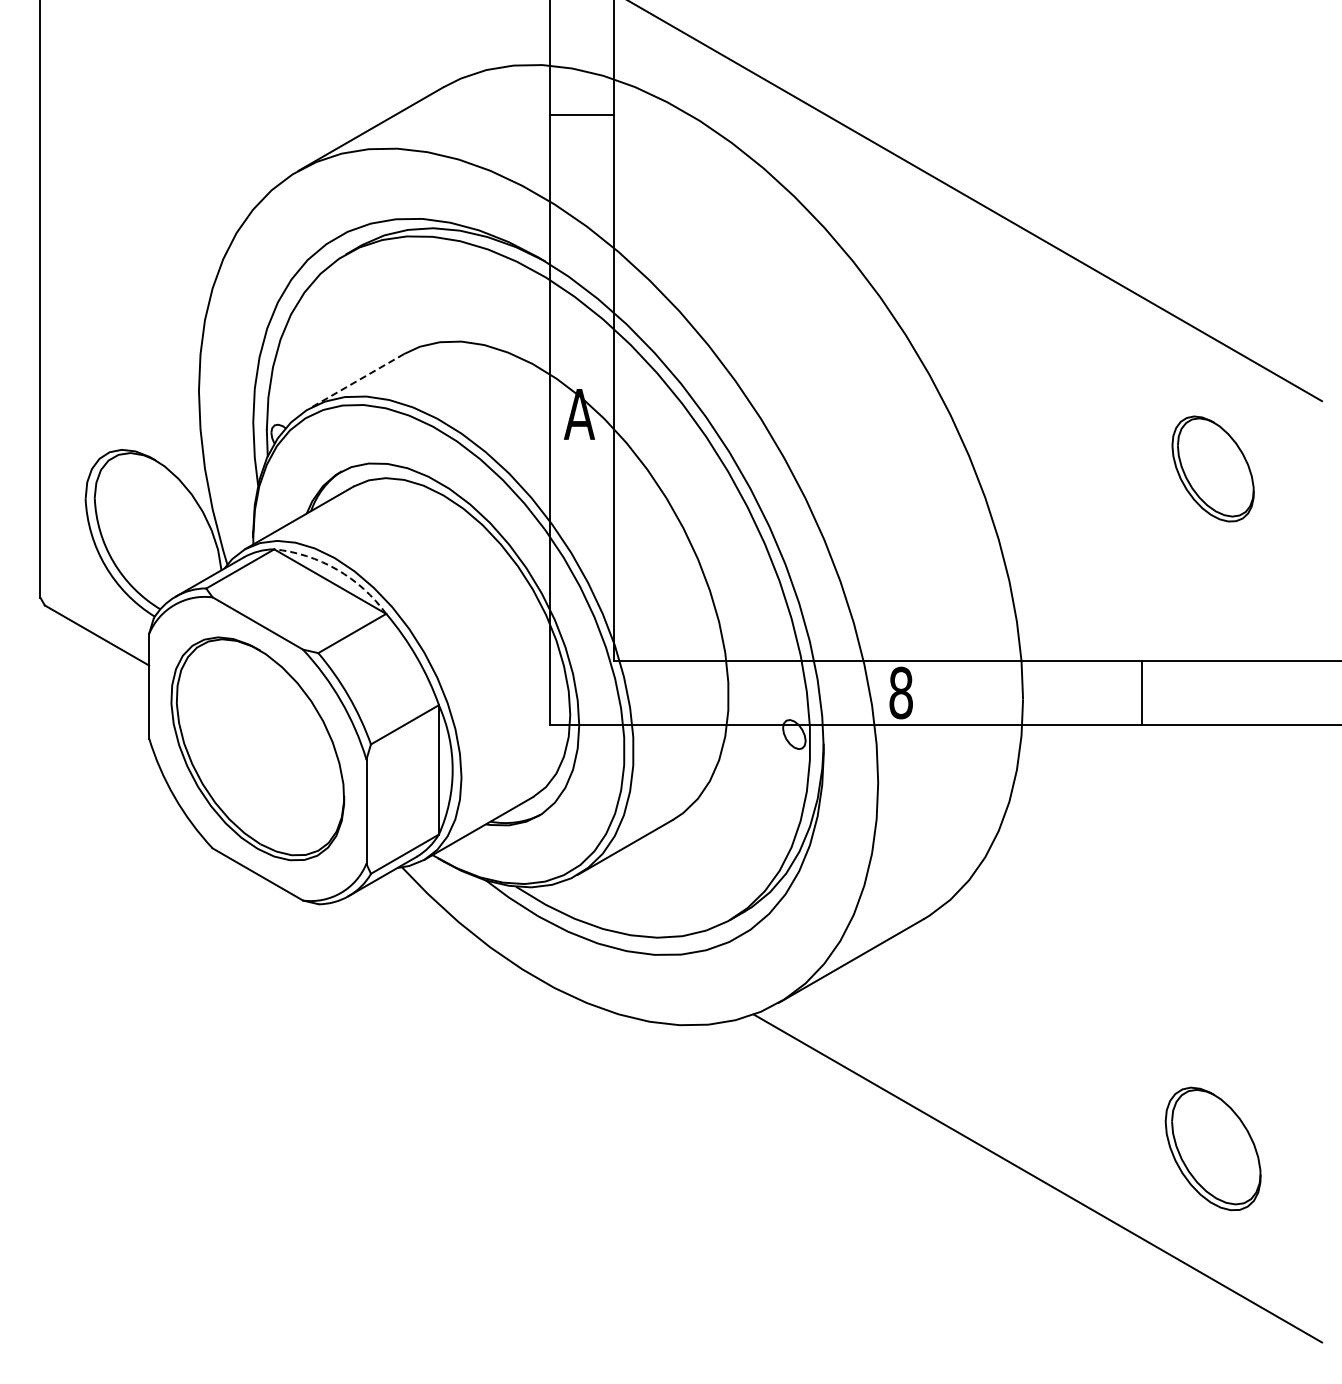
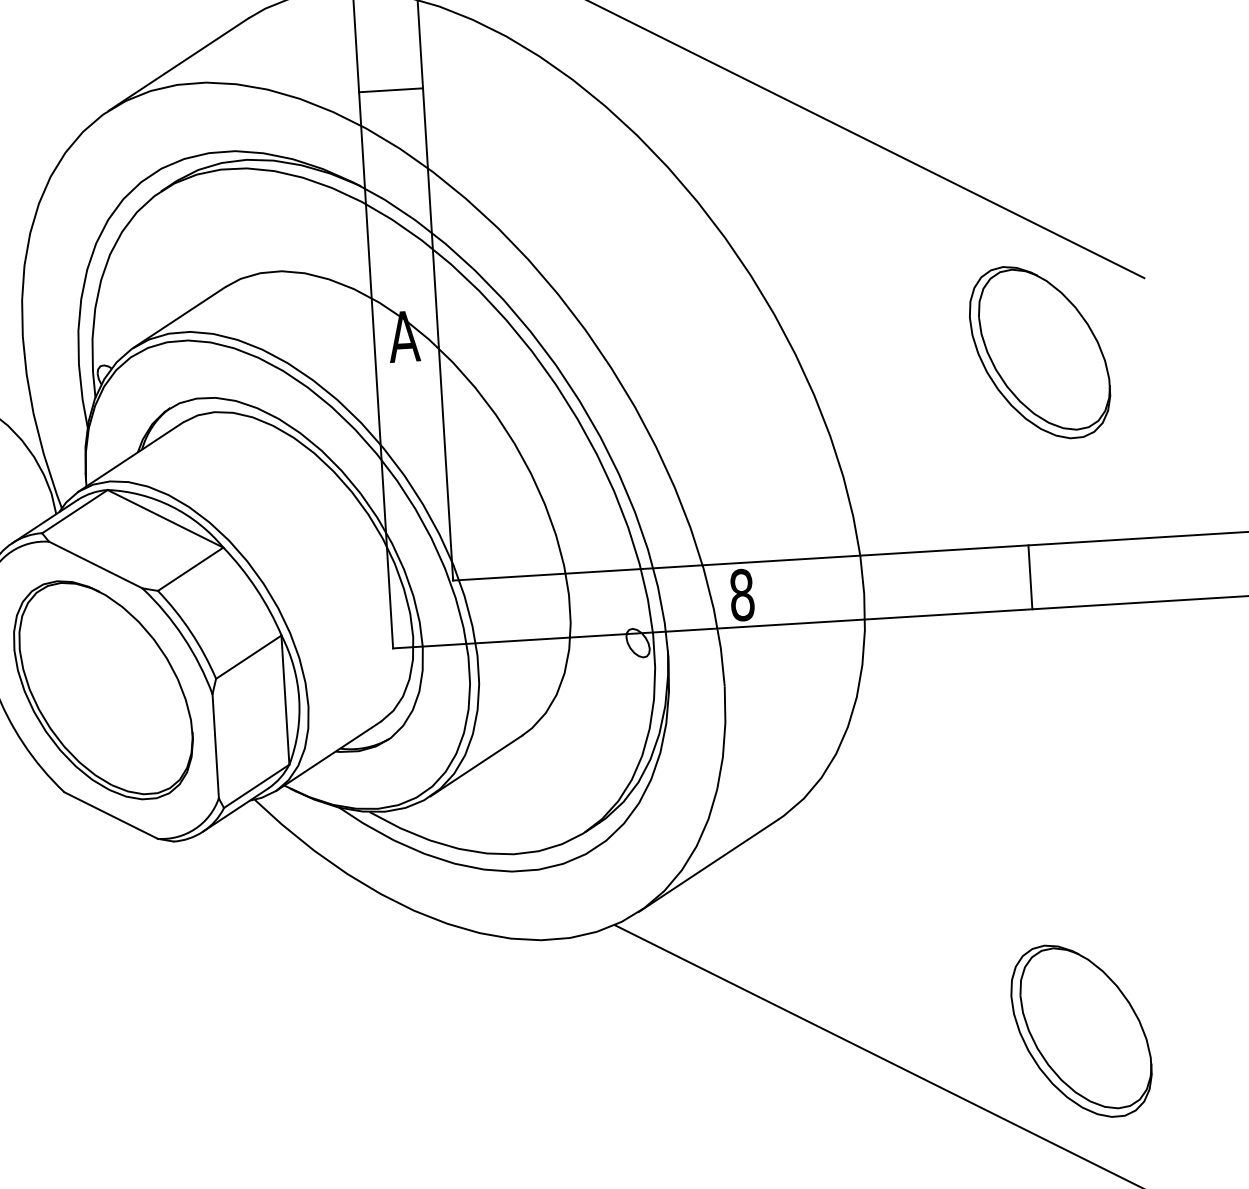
line: (581, 114) -> (391, 90), moved
line: (356, 381) -> (179, 317), dashed -> solid
part: (1212, 468) -> (1039, 352), size x1.67
arc: (337, 569) -> (172, 506), dashed -> solid
line: (1141, 692) -> (1029, 577), moved
part: (1212, 1148) -> (1080, 1030), size x1.43

